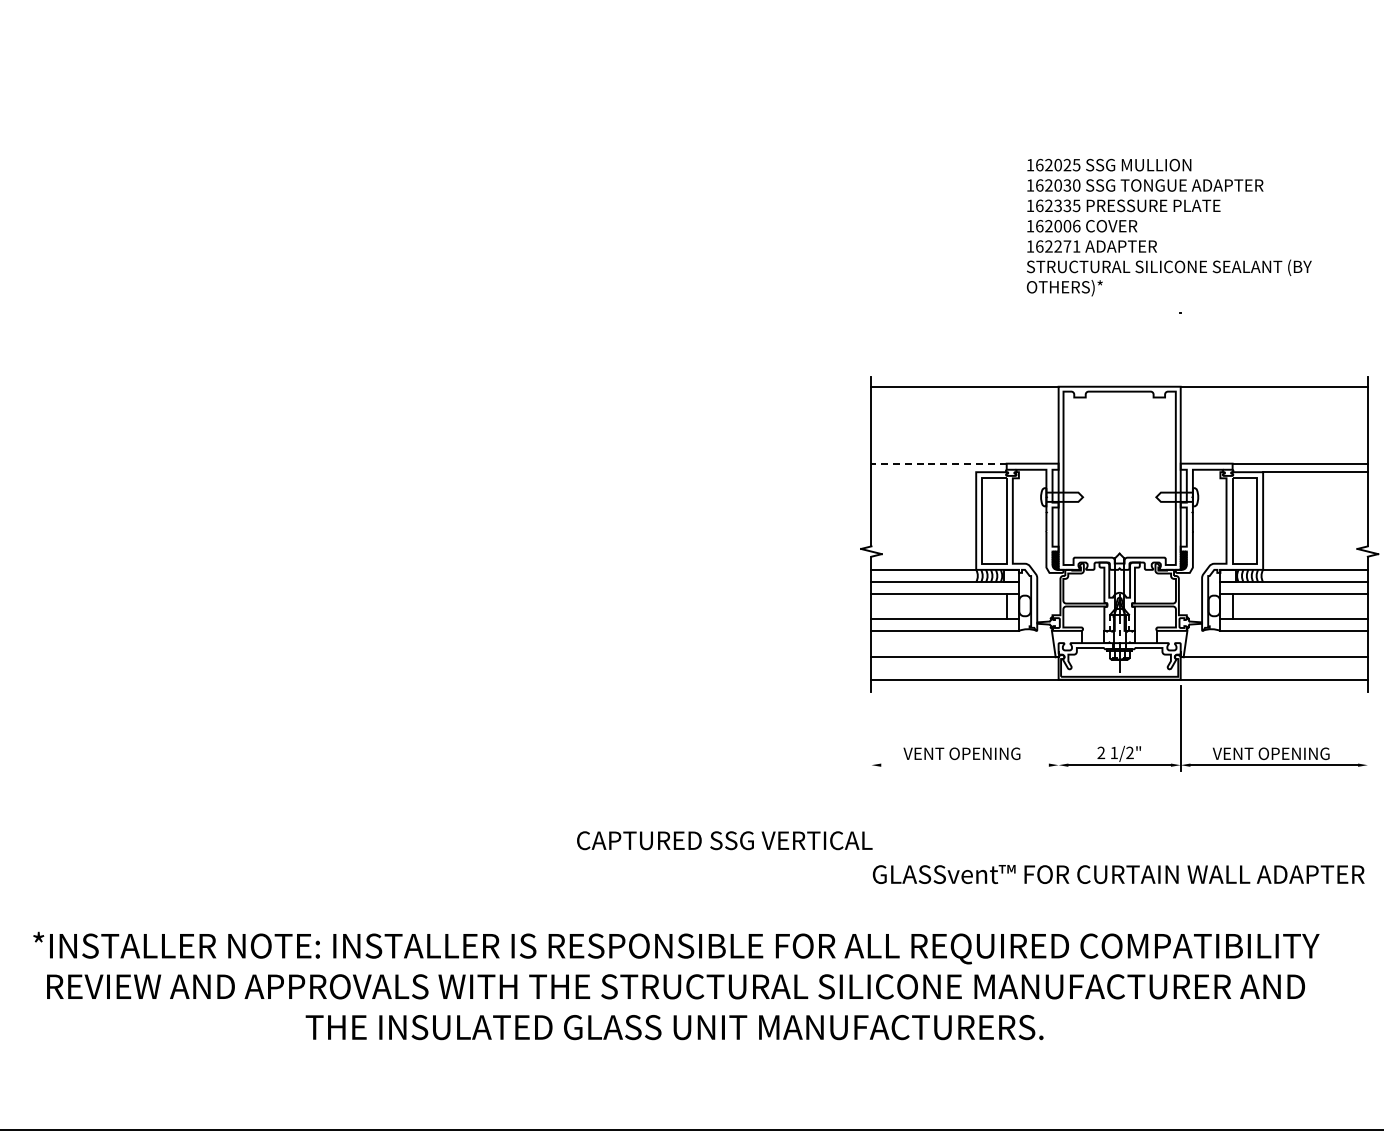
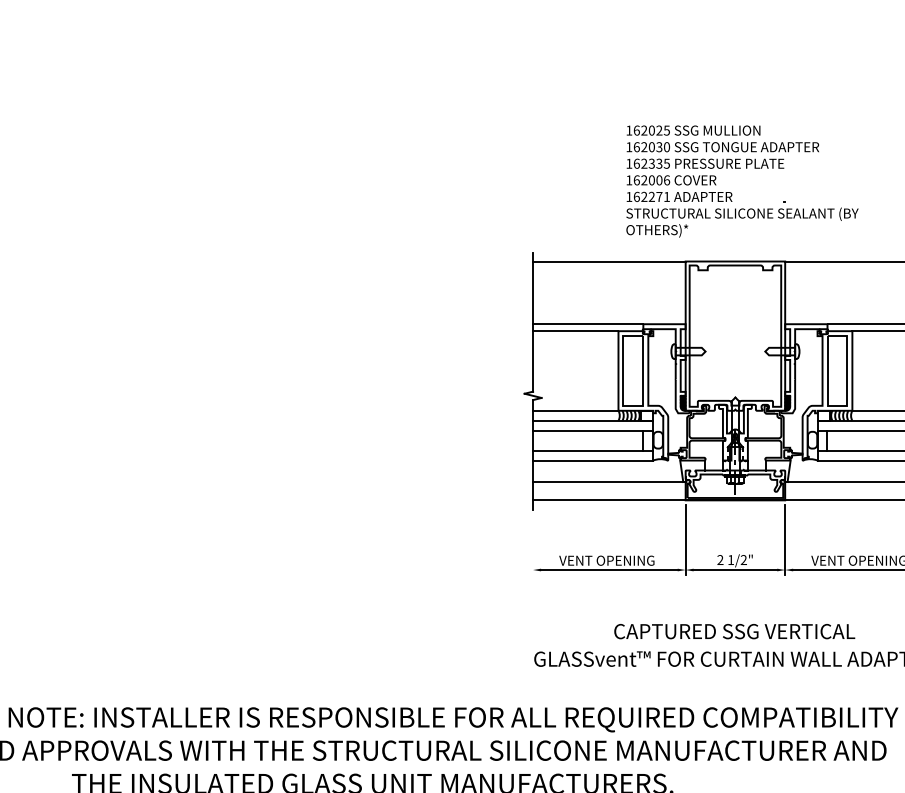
text: (1169, 227) -> (742, 181), moved
line: (939, 463) -> (588, 324), dashed -> solid
line: (923, 472) -> (575, 331), added
line: (1058, 728) -> (685, 540), added
line: (964, 765) -> (608, 570), added
text: (724, 840) -> (734, 631), moved

